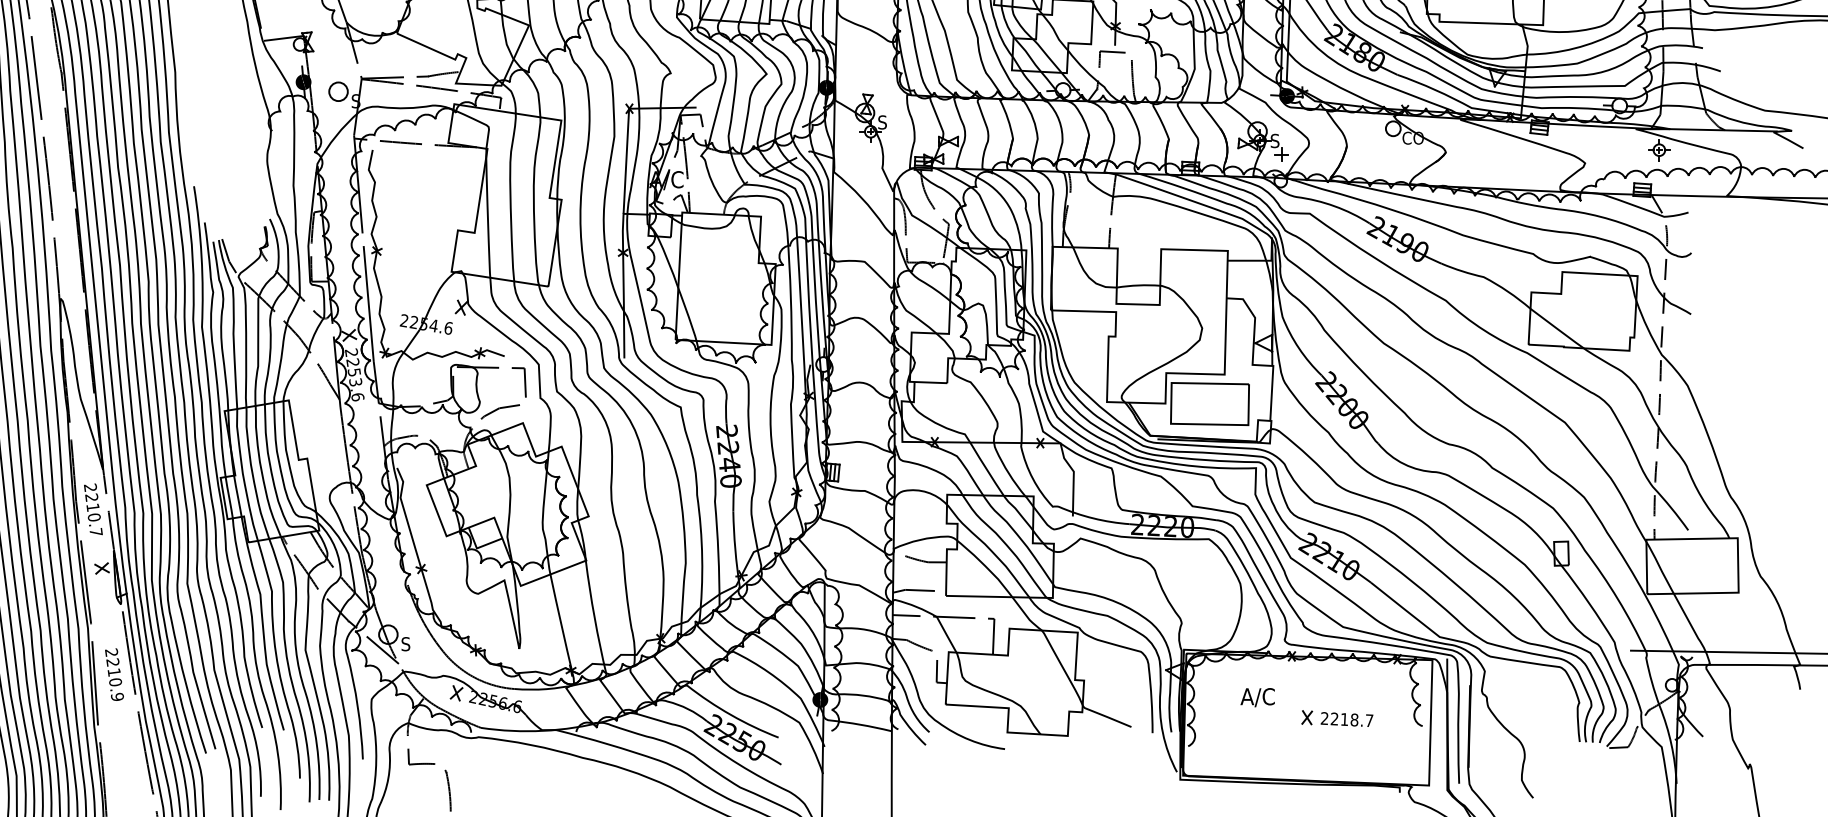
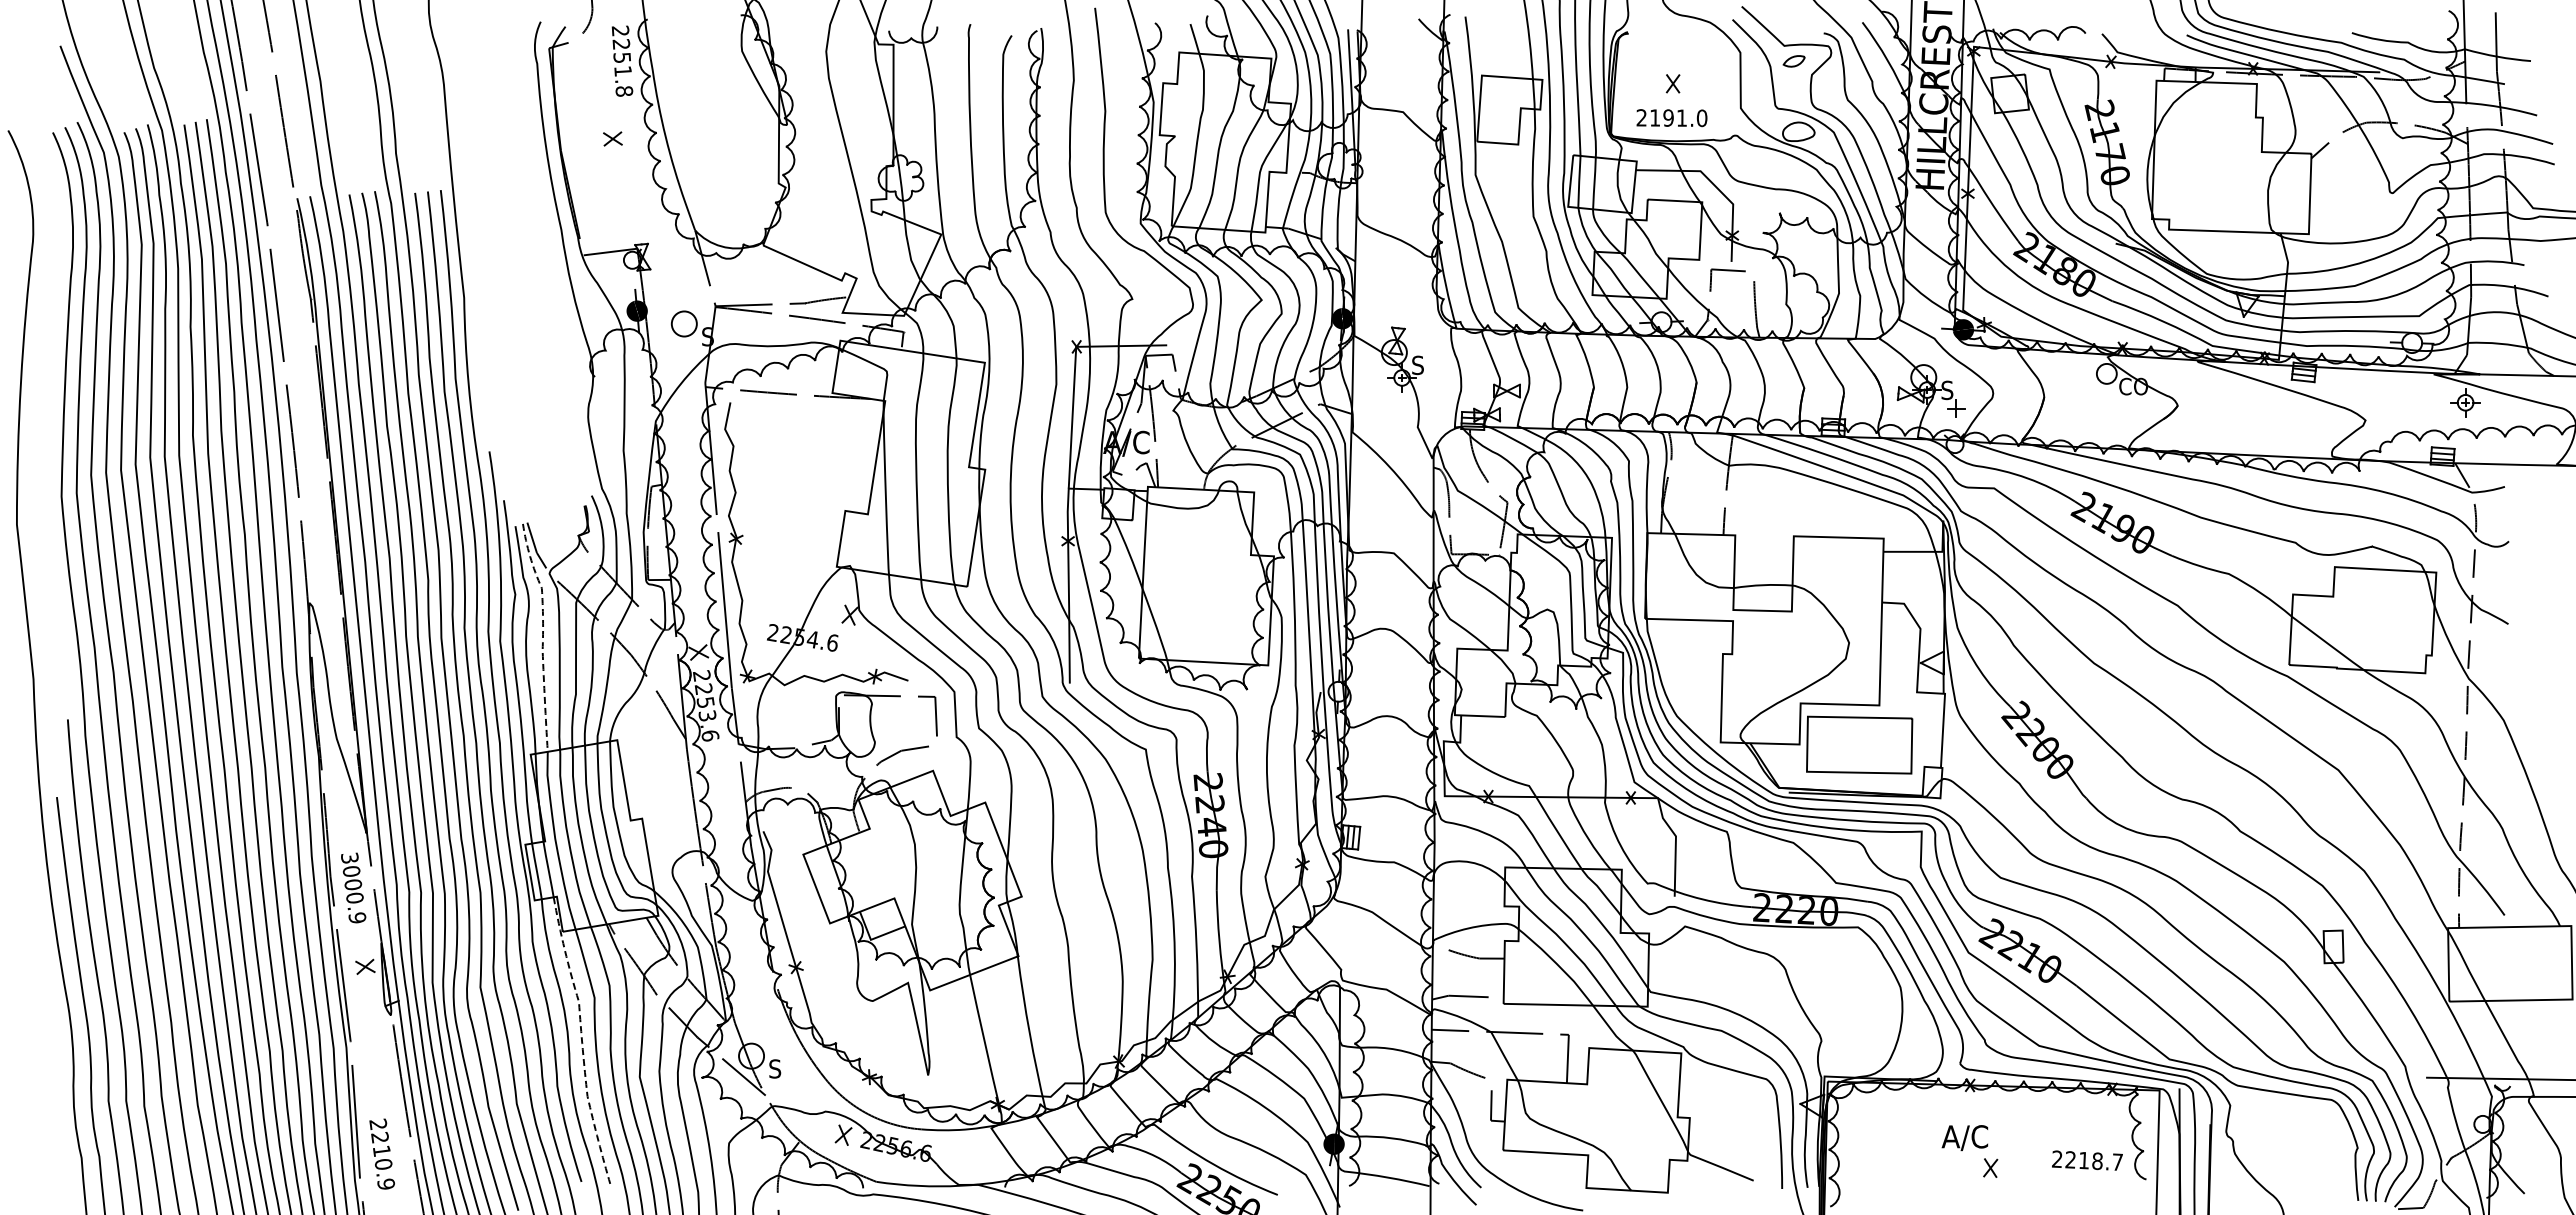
line: (234, 322) -> (543, 635), solid -> dashed
text: (93, 509) -> (353, 887), 2210.7 -> 3000.9
line: (263, 624) -> (582, 1042), solid -> dashed
text: (113, 674) -> (381, 1153), moved
text: (1257, 697) -> (1964, 1138), moved
text: (1347, 719) -> (2087, 1160), moved

